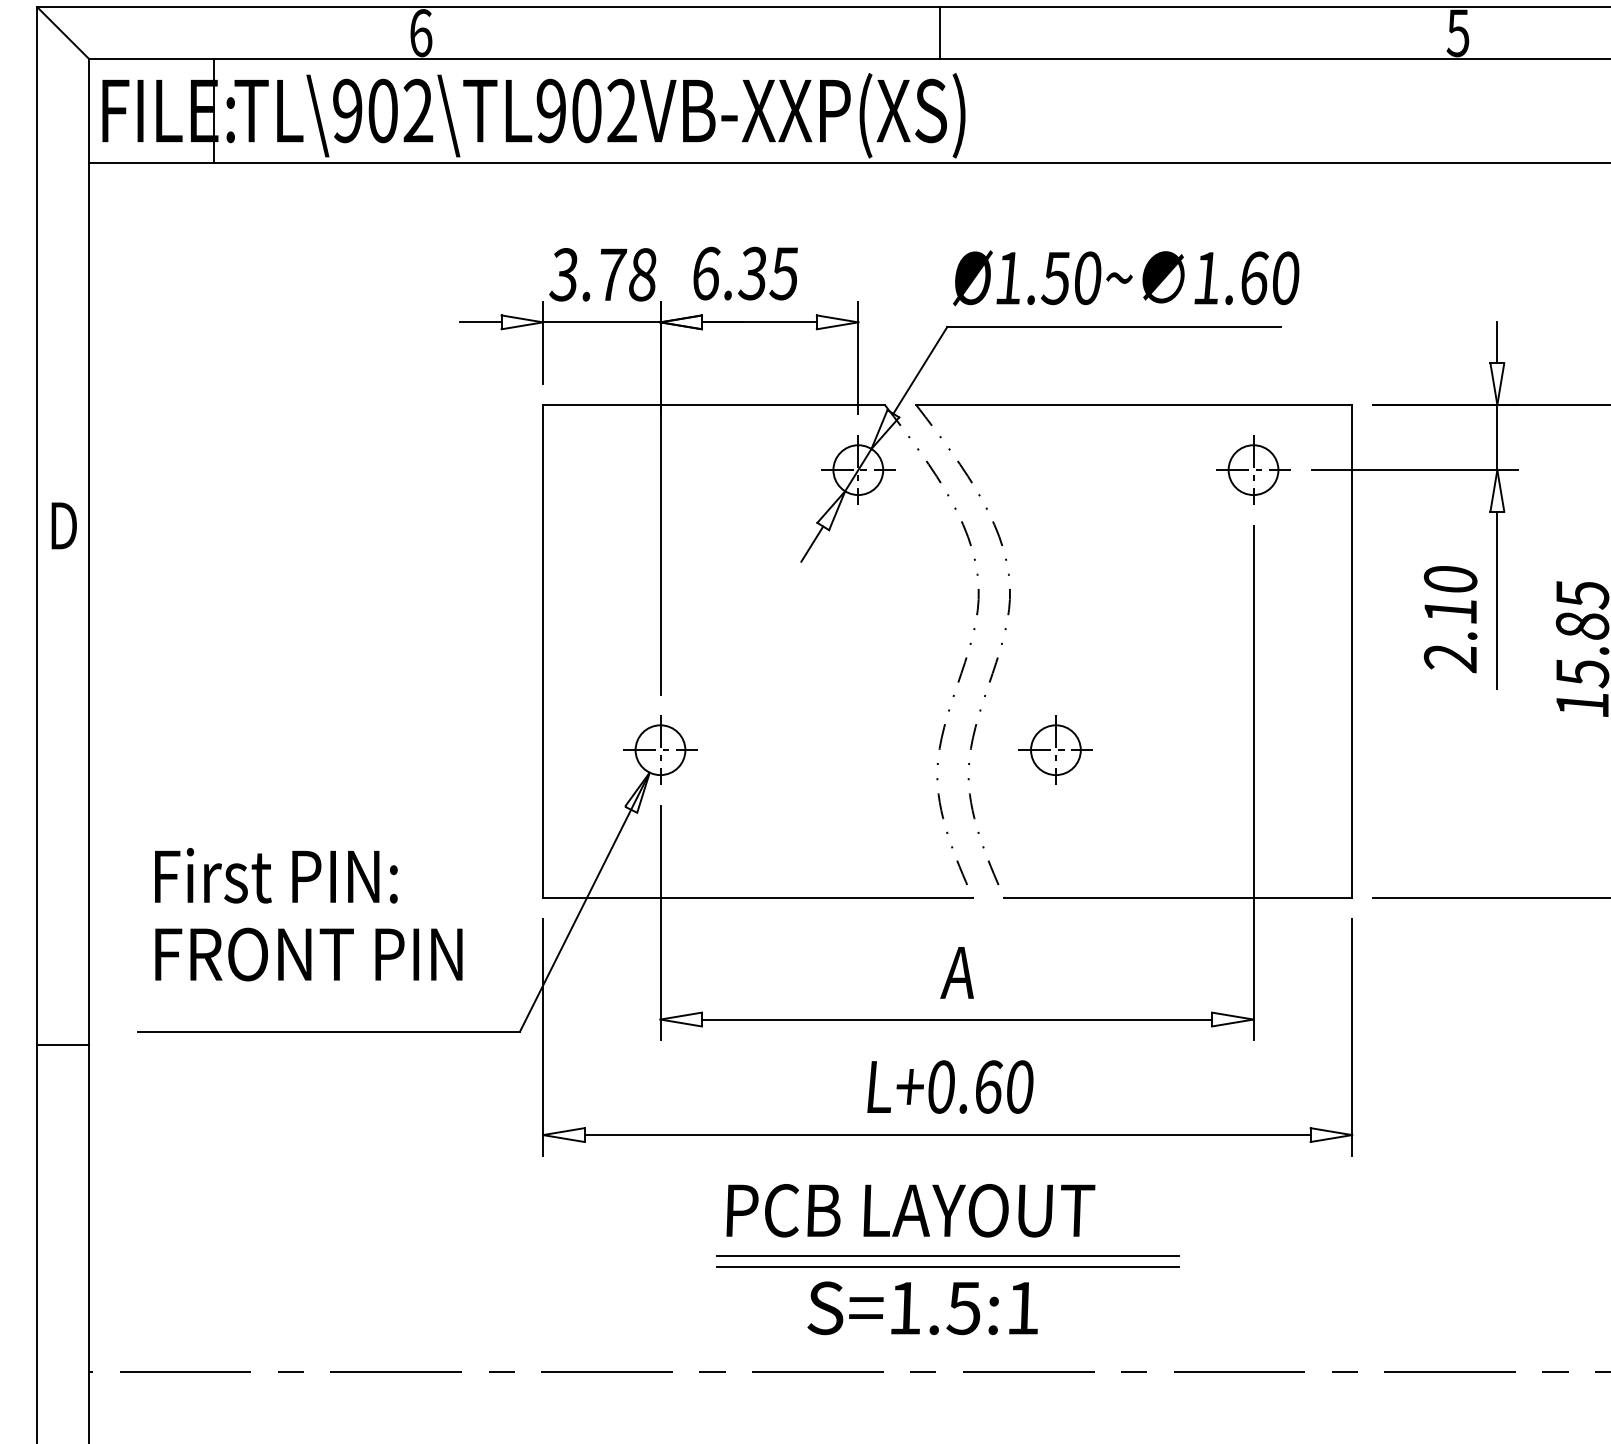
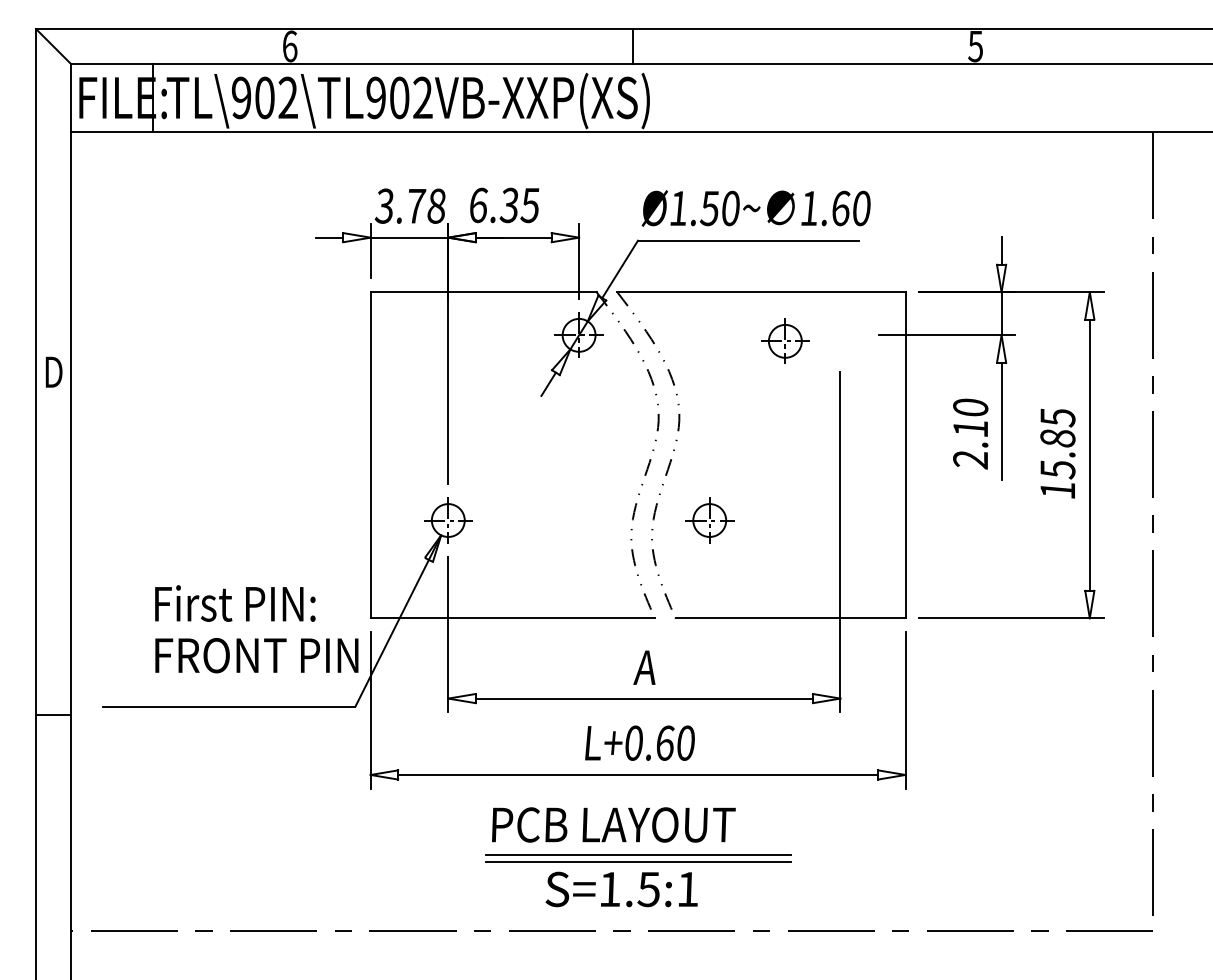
part: (1253, 468) -> (785, 340), moved
text: (308, 915) -> (256, 629), moved

